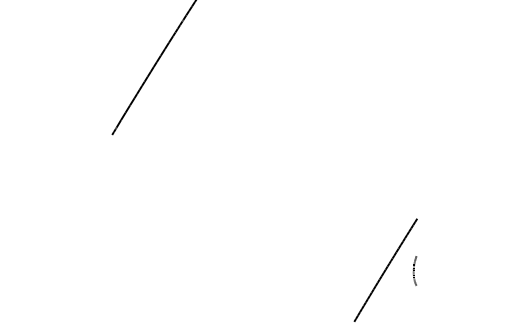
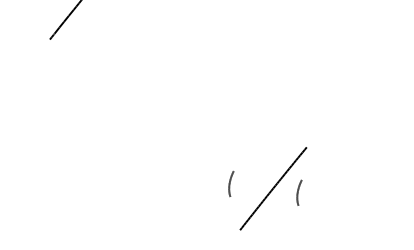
curve: (336, 270) -> (230, 183), added

